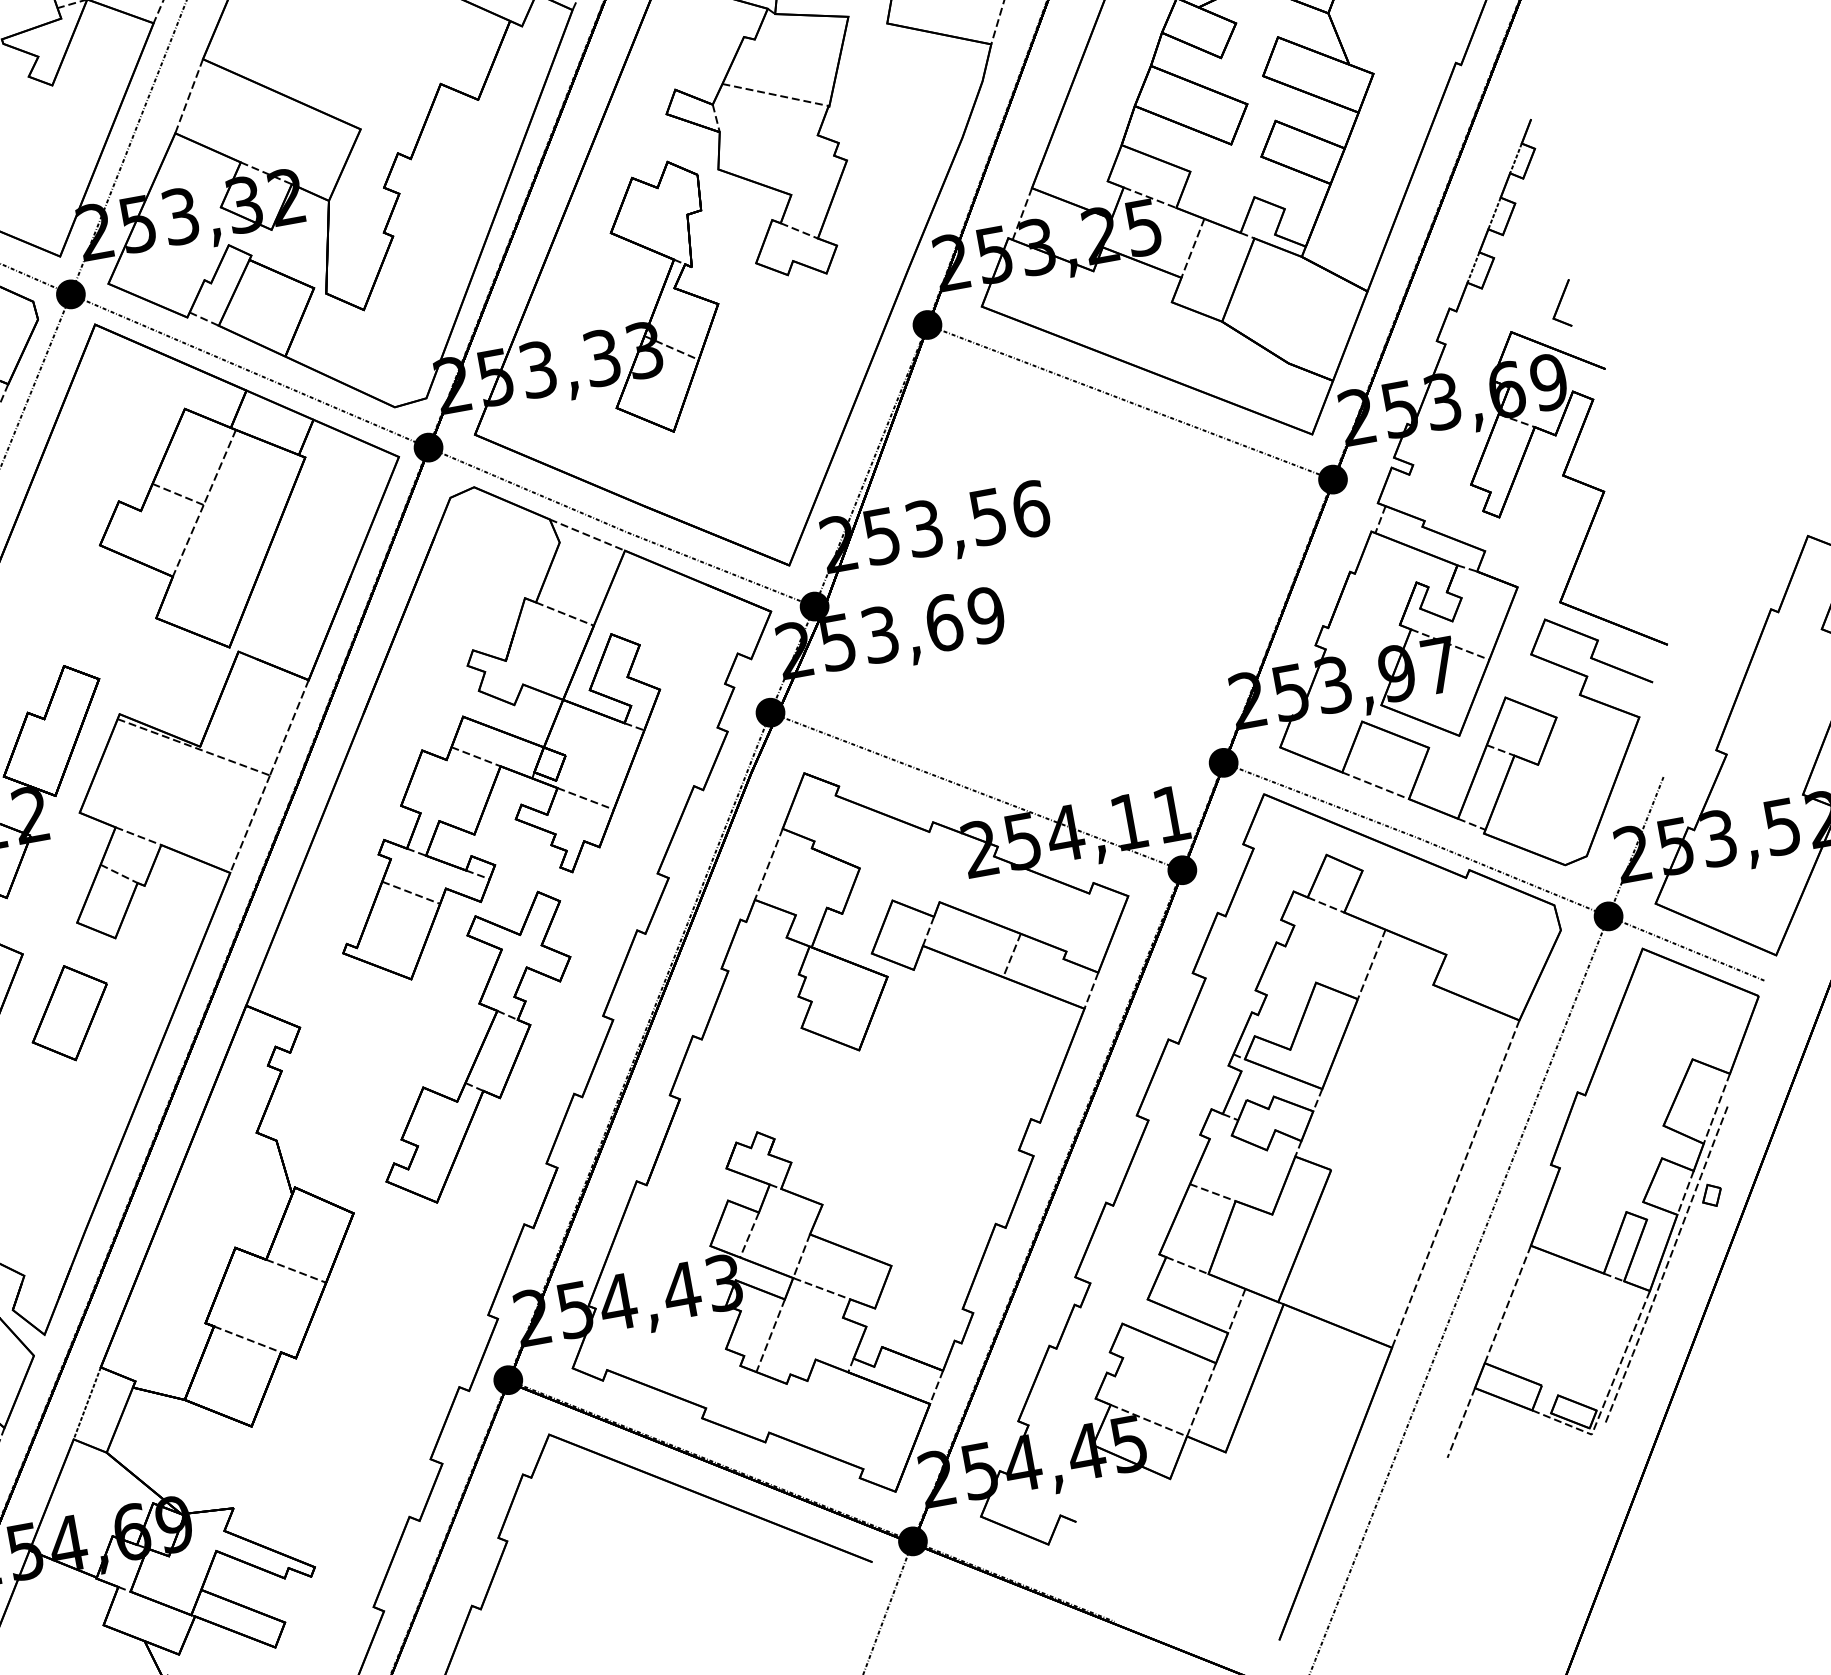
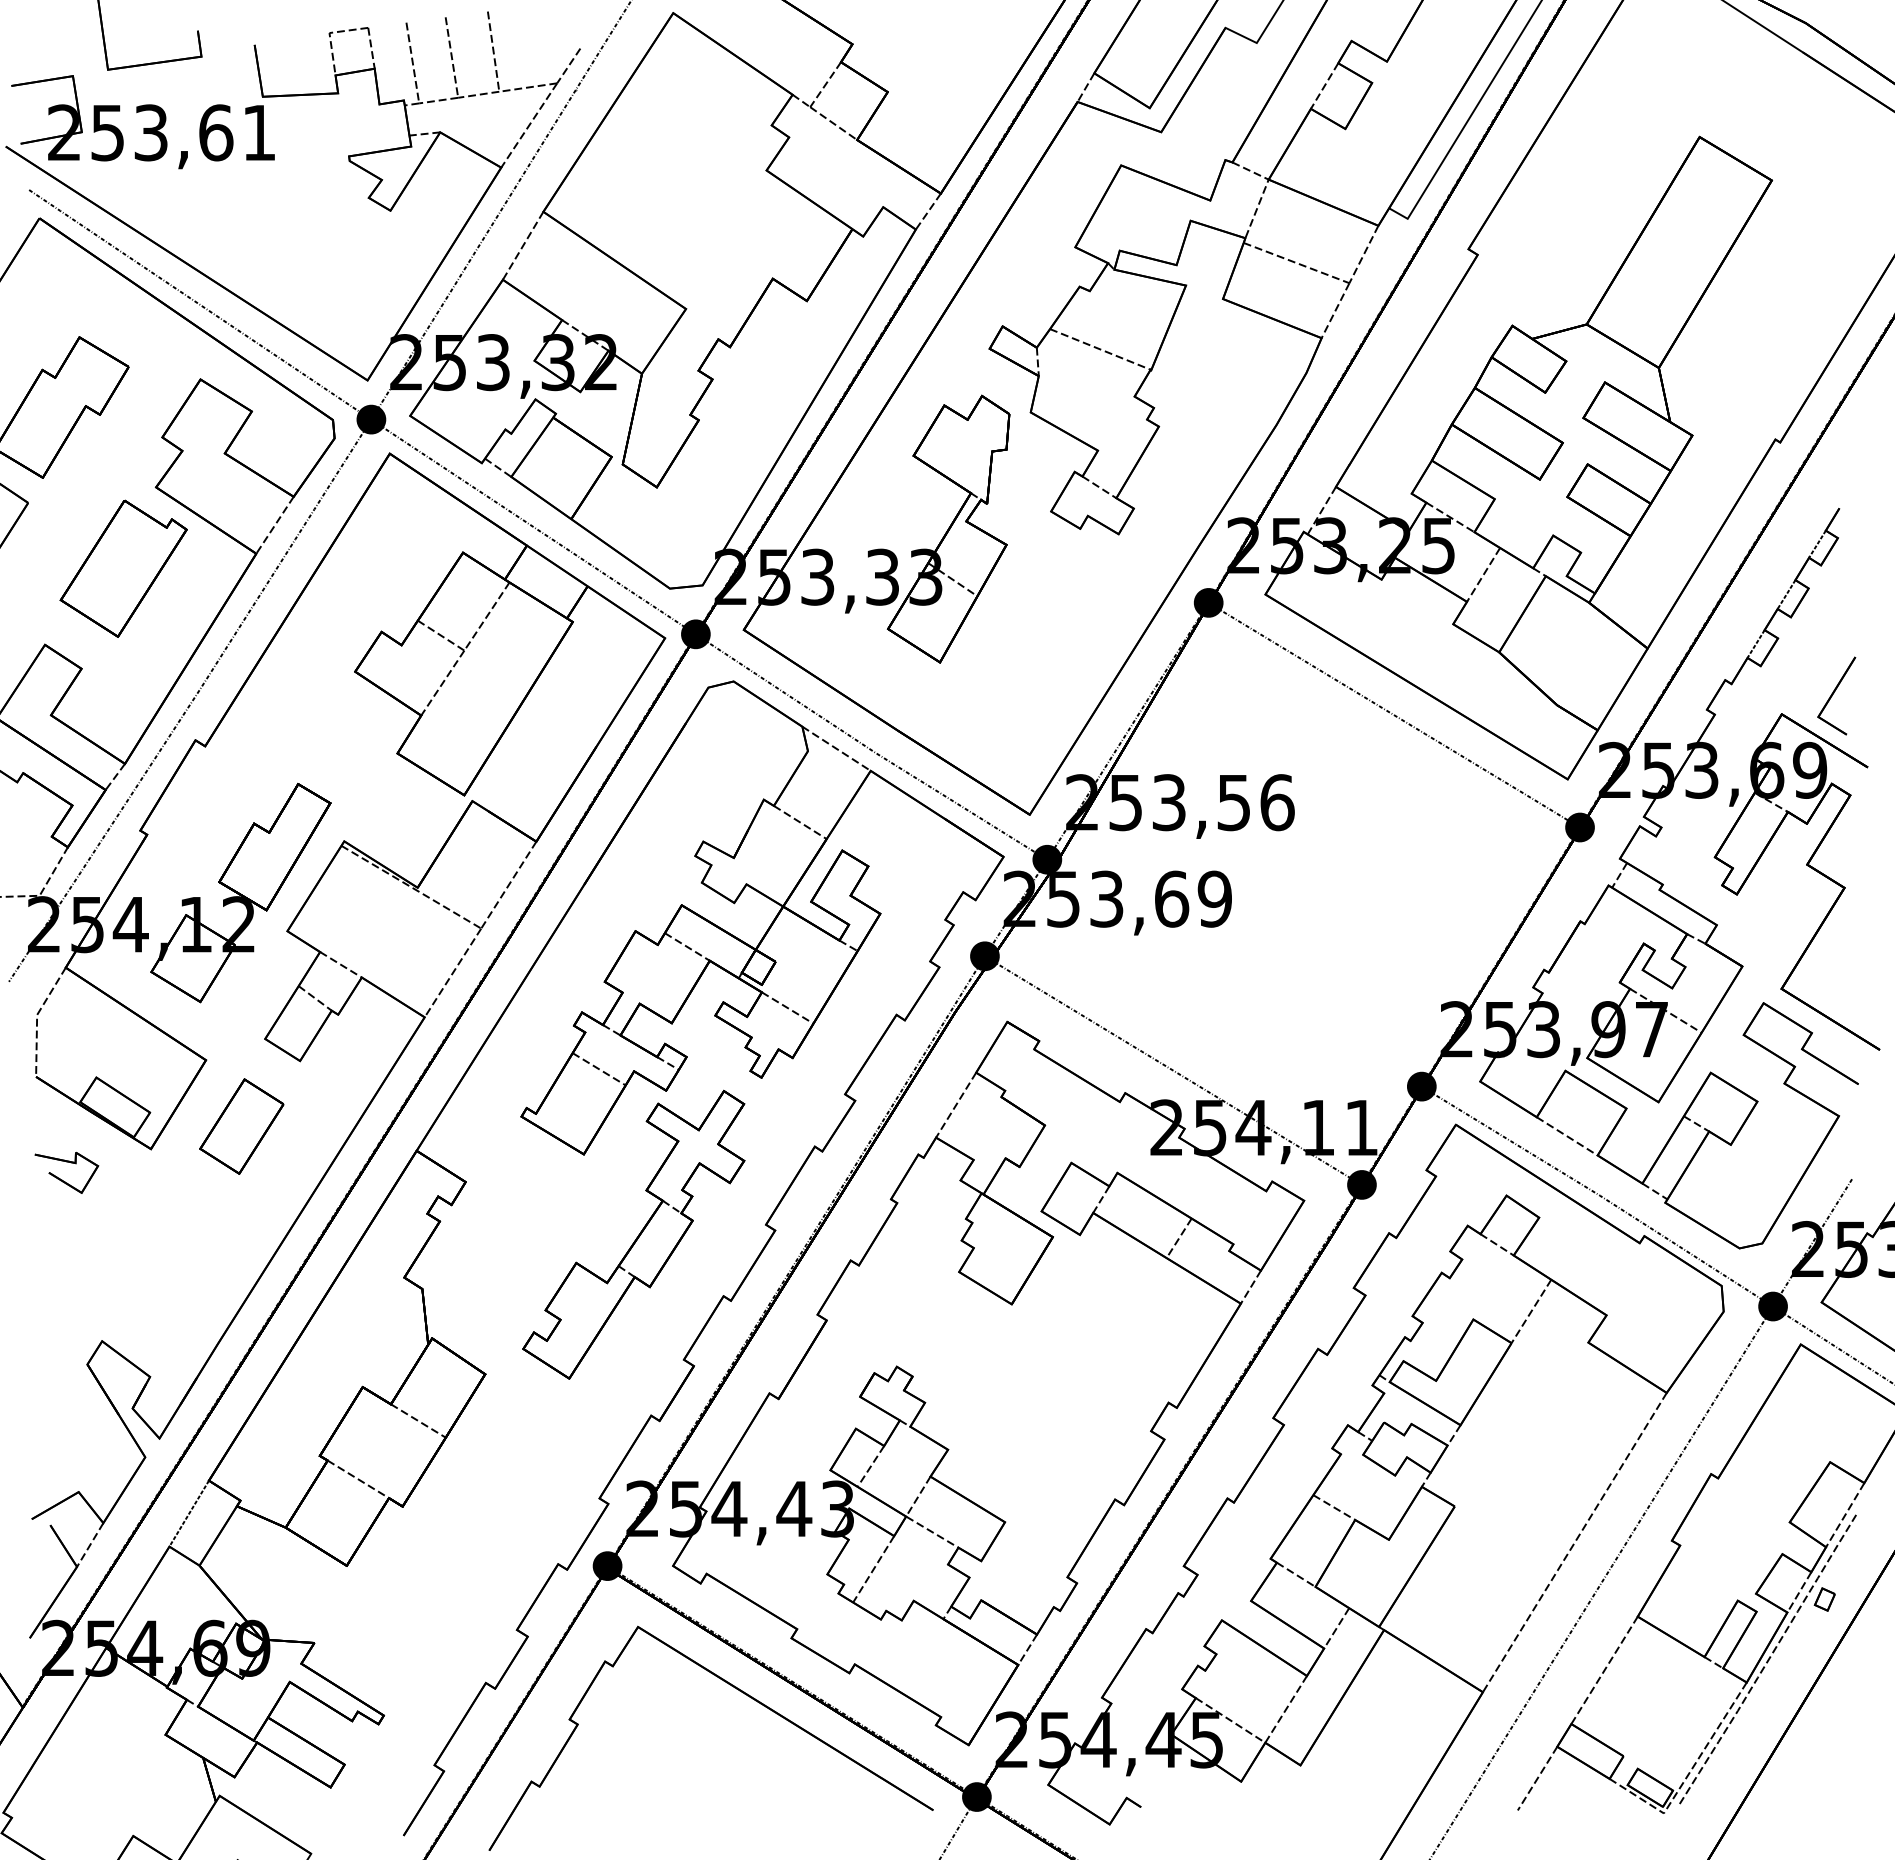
part: (1561, 303) -> (1836, 695), size x1.67

